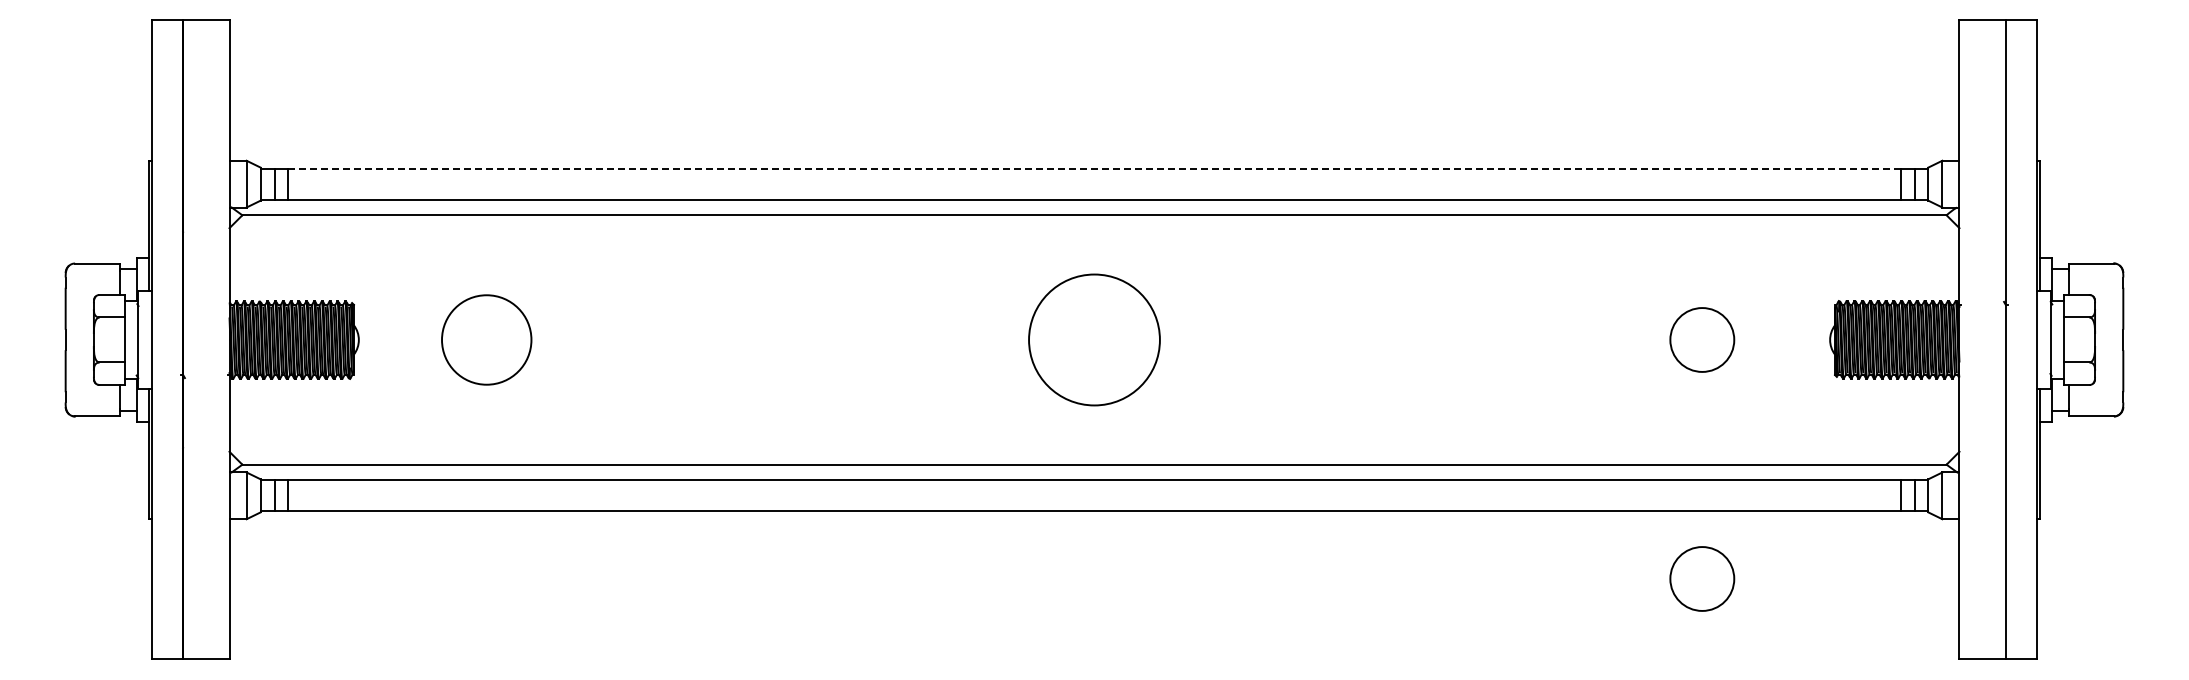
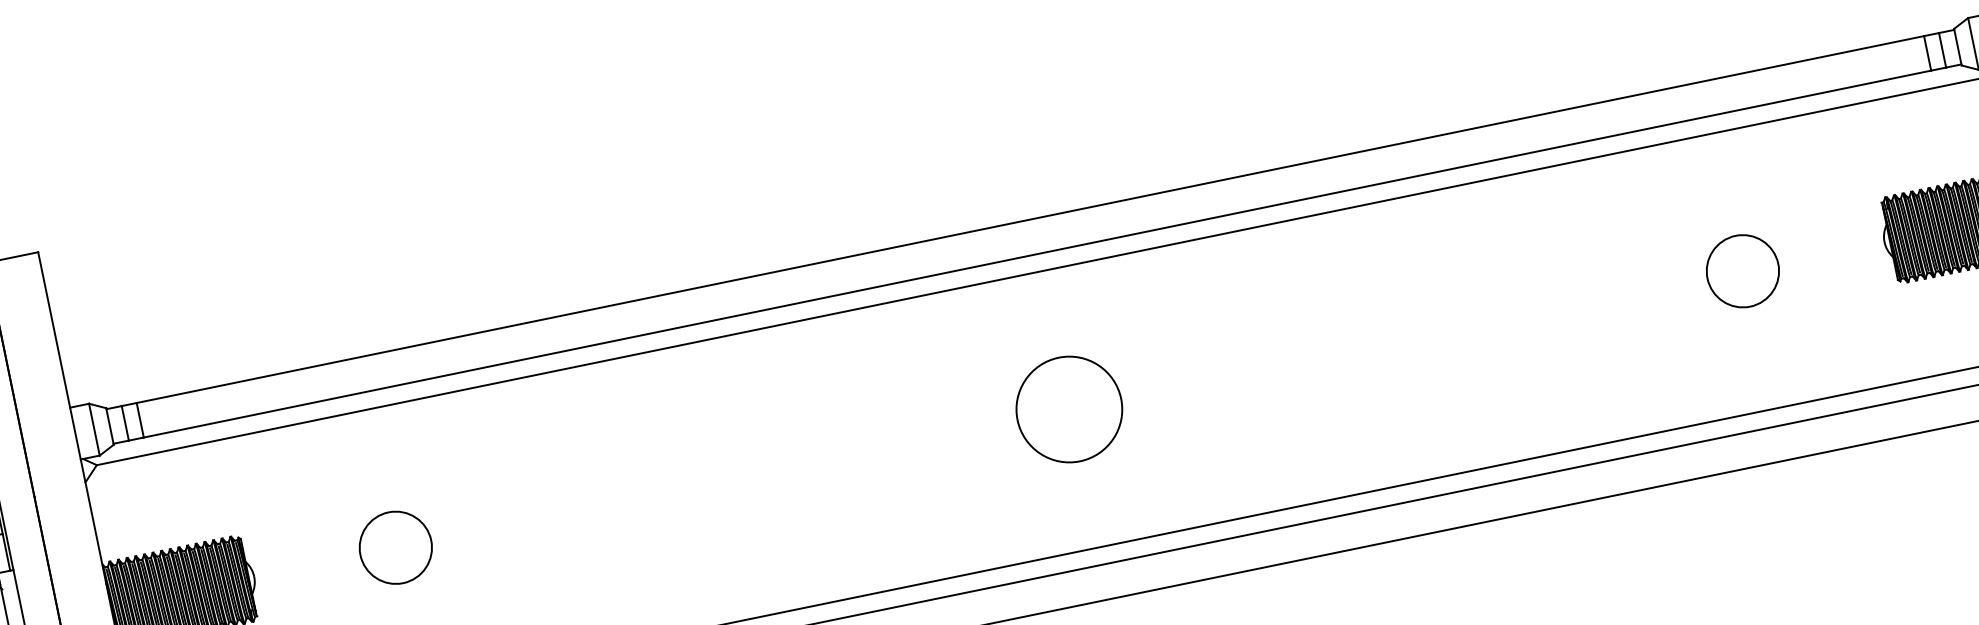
line: (1095, 168) -> (1031, 219), dashed -> solid
circle: (486, 339) -> (395, 547), size x0.71
circle: (1094, 339) -> (1069, 408), size x0.71
circle: (1702, 578) -> (1797, 535), removed

